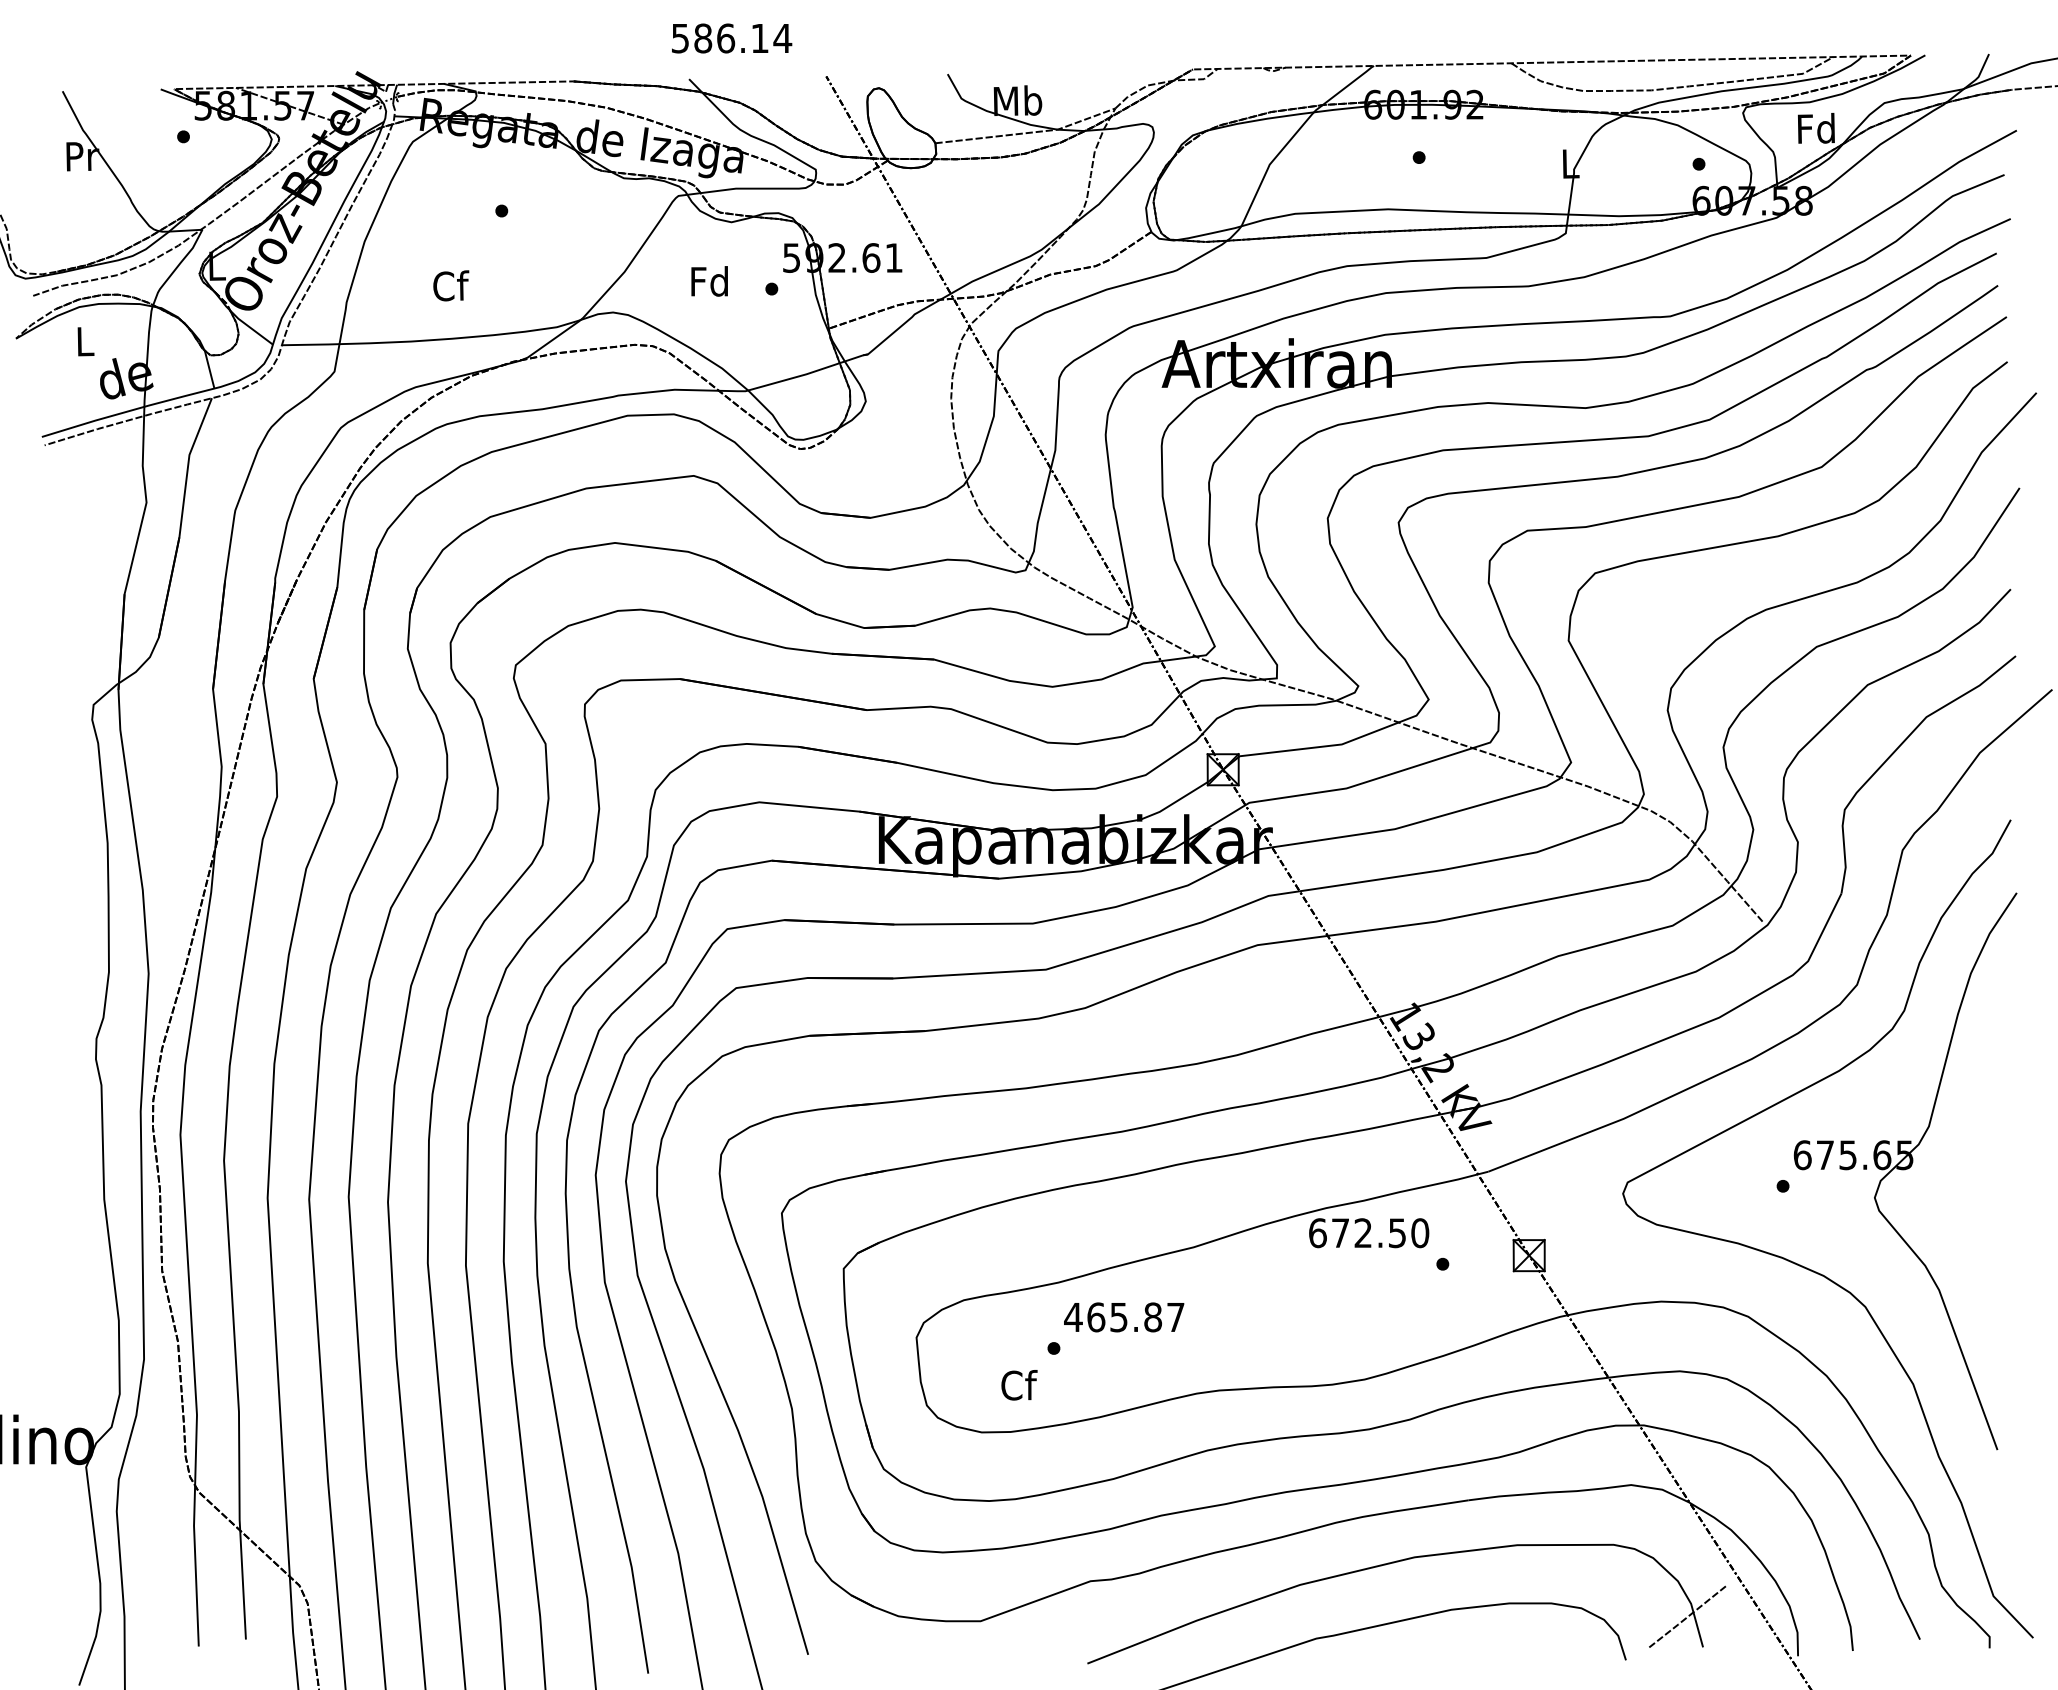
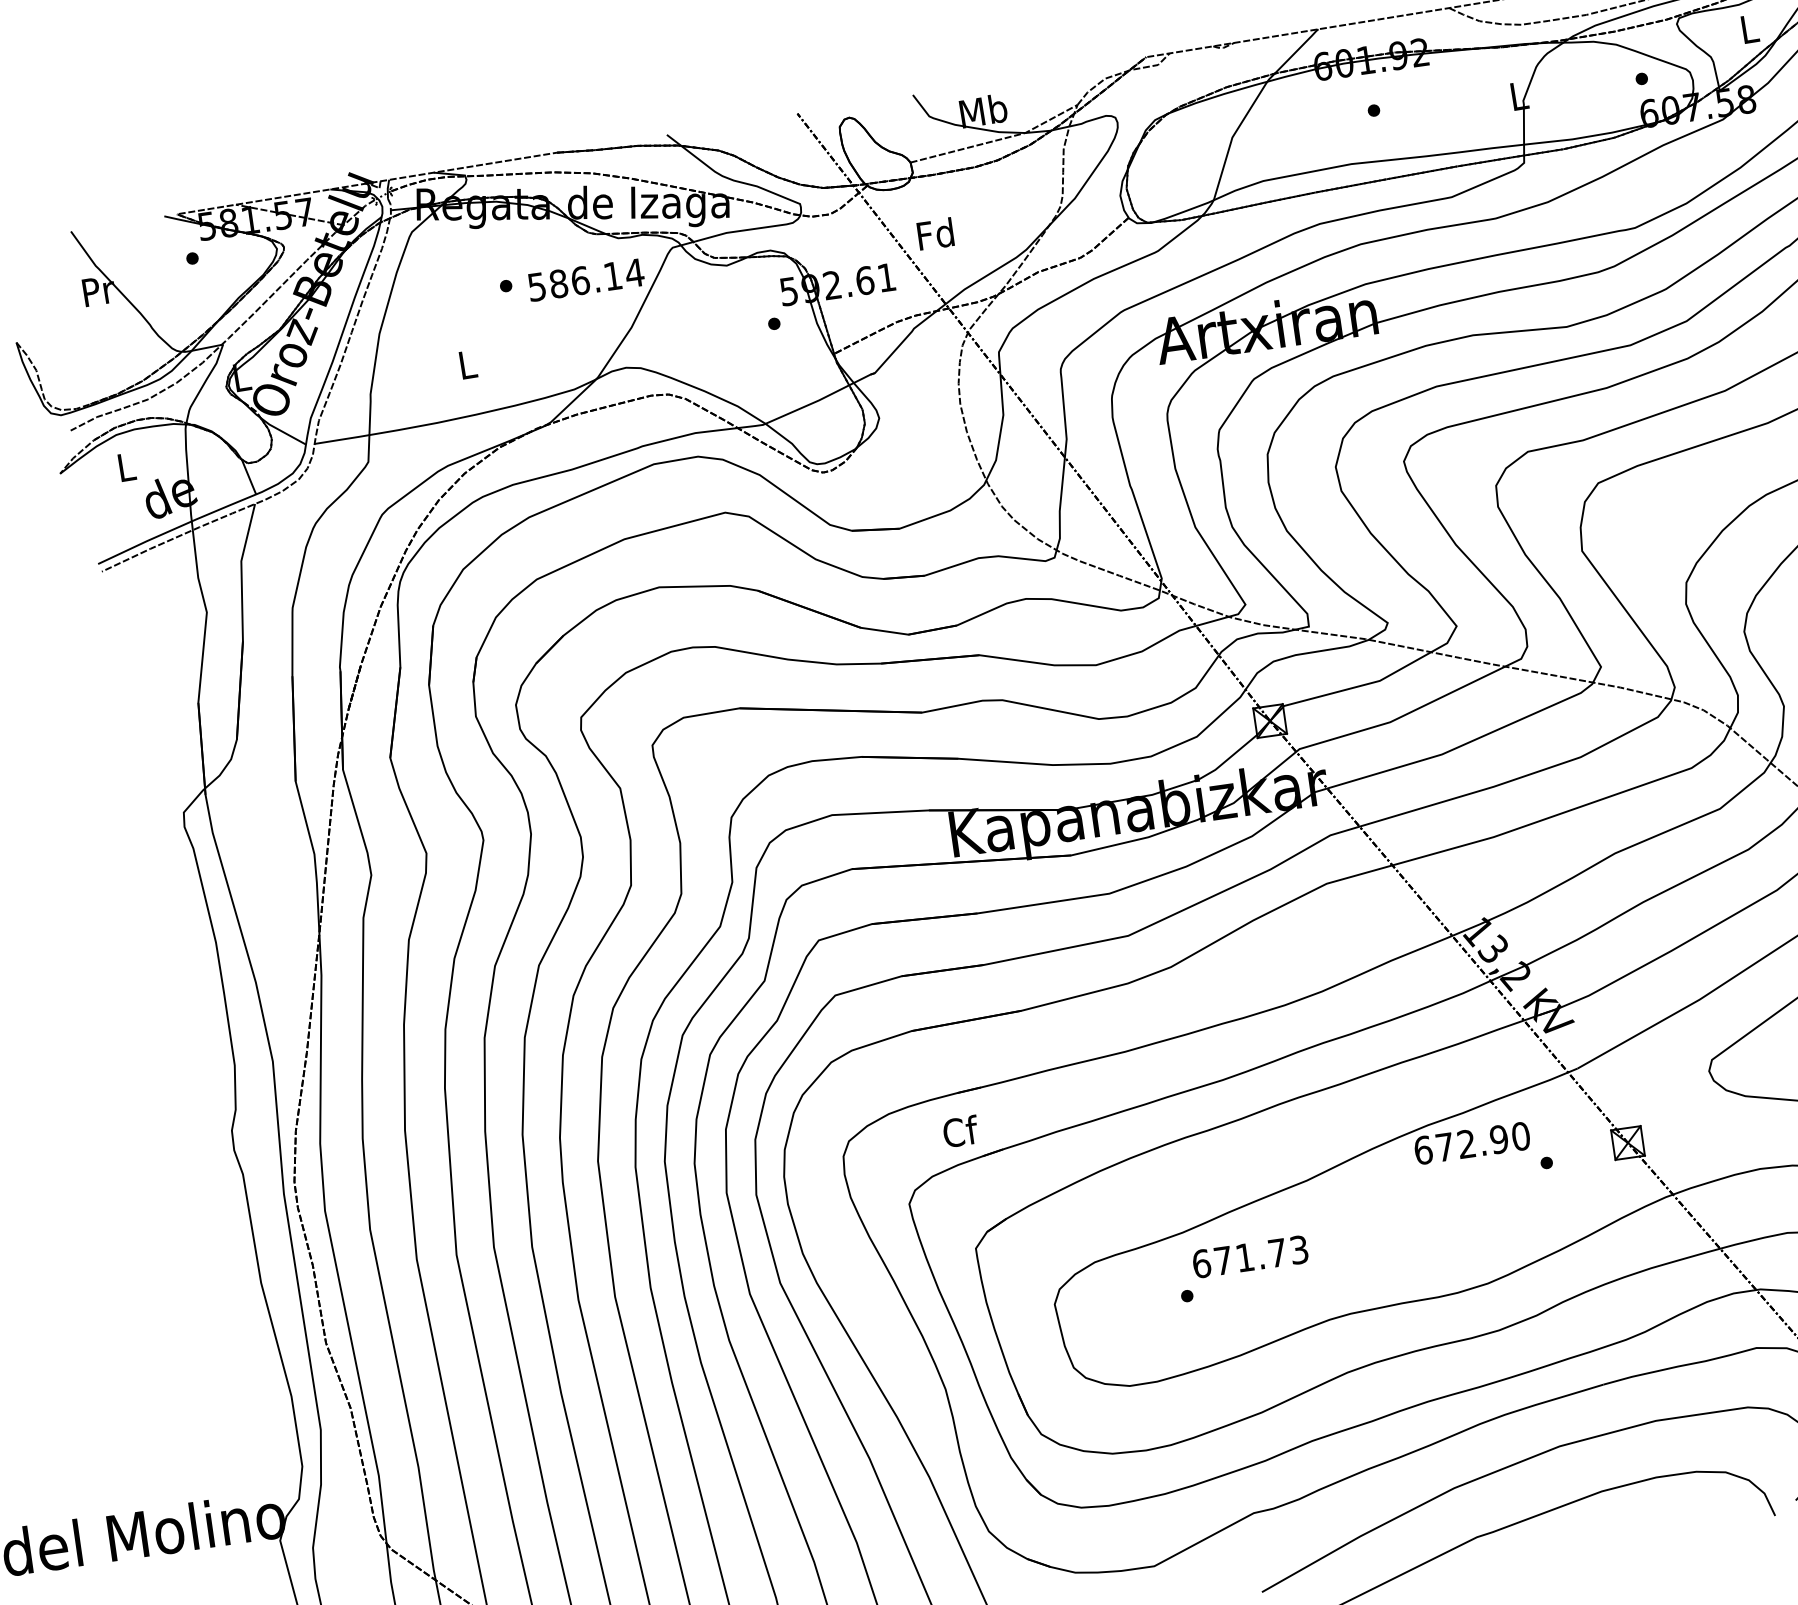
text: (732, 38) -> (586, 279), moved
text: (1815, 127) -> (1747, 28), Fd -> L
text: (709, 281) -> (935, 234), moved
text: (451, 285) -> (468, 363), Cf -> L
text: (1397, 1232) -> (1499, 1138), 672.50 -> 672.90
text: (1124, 1317) -> (1250, 1256), 465.87 -> 671.73
text: (1019, 1385) -> (961, 1131), moved

